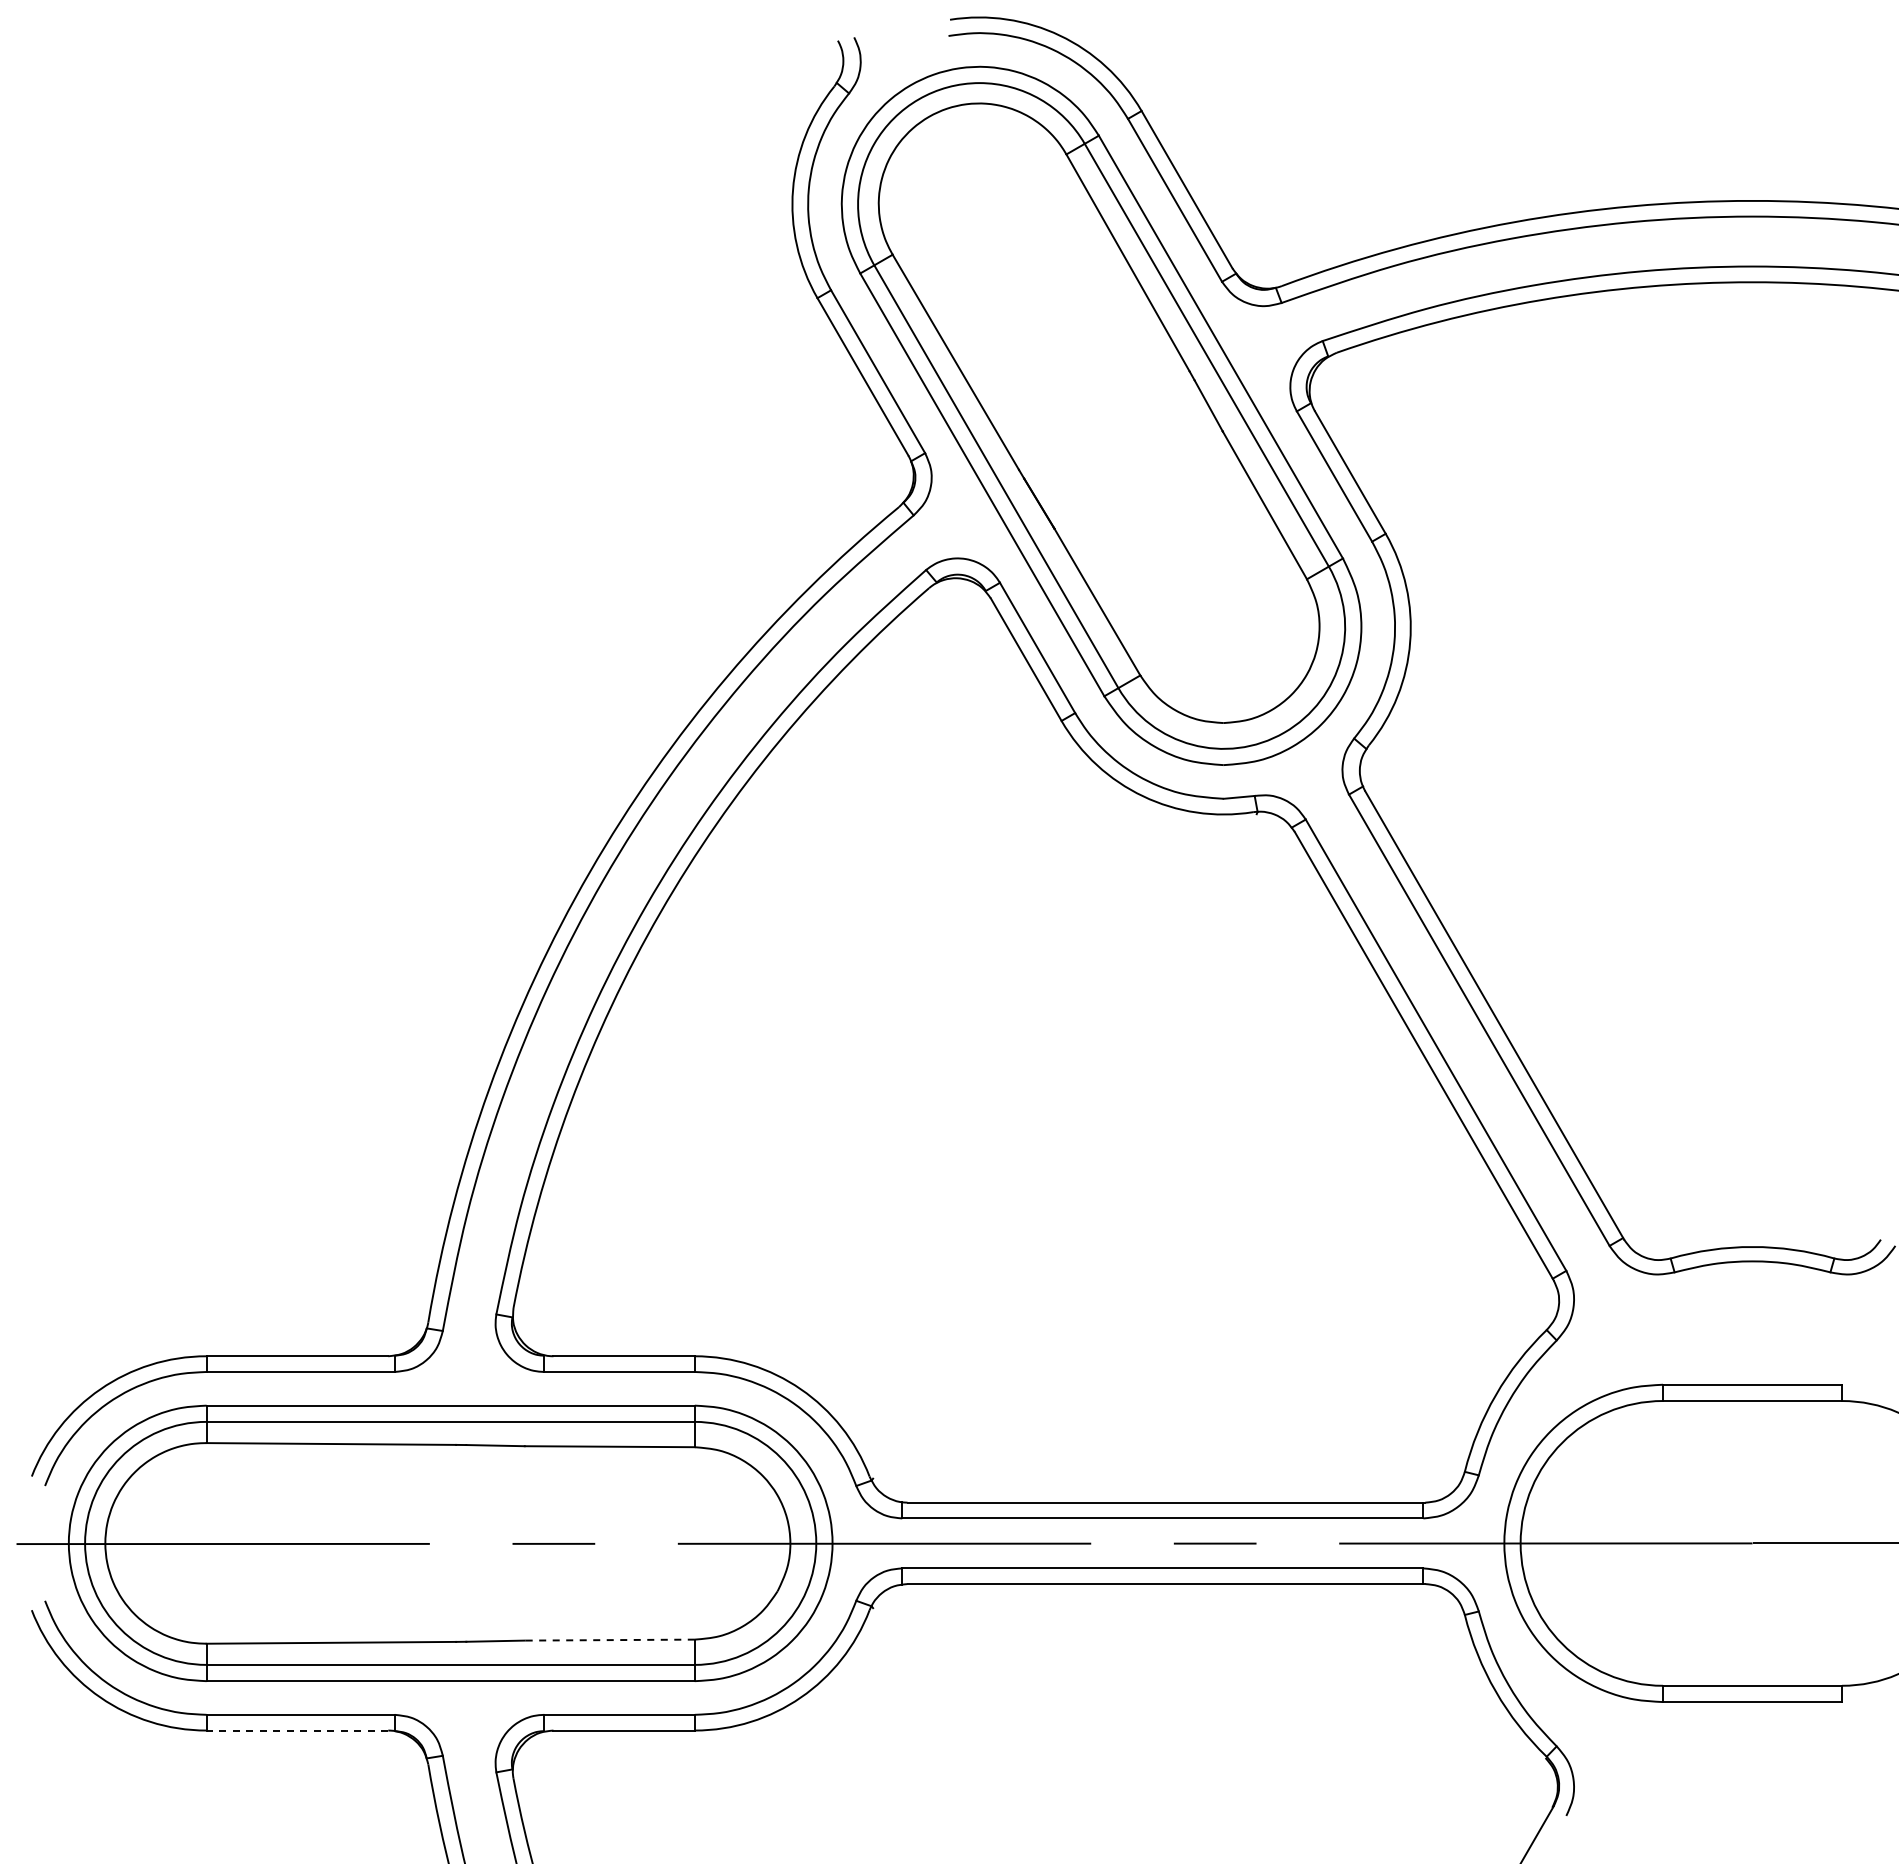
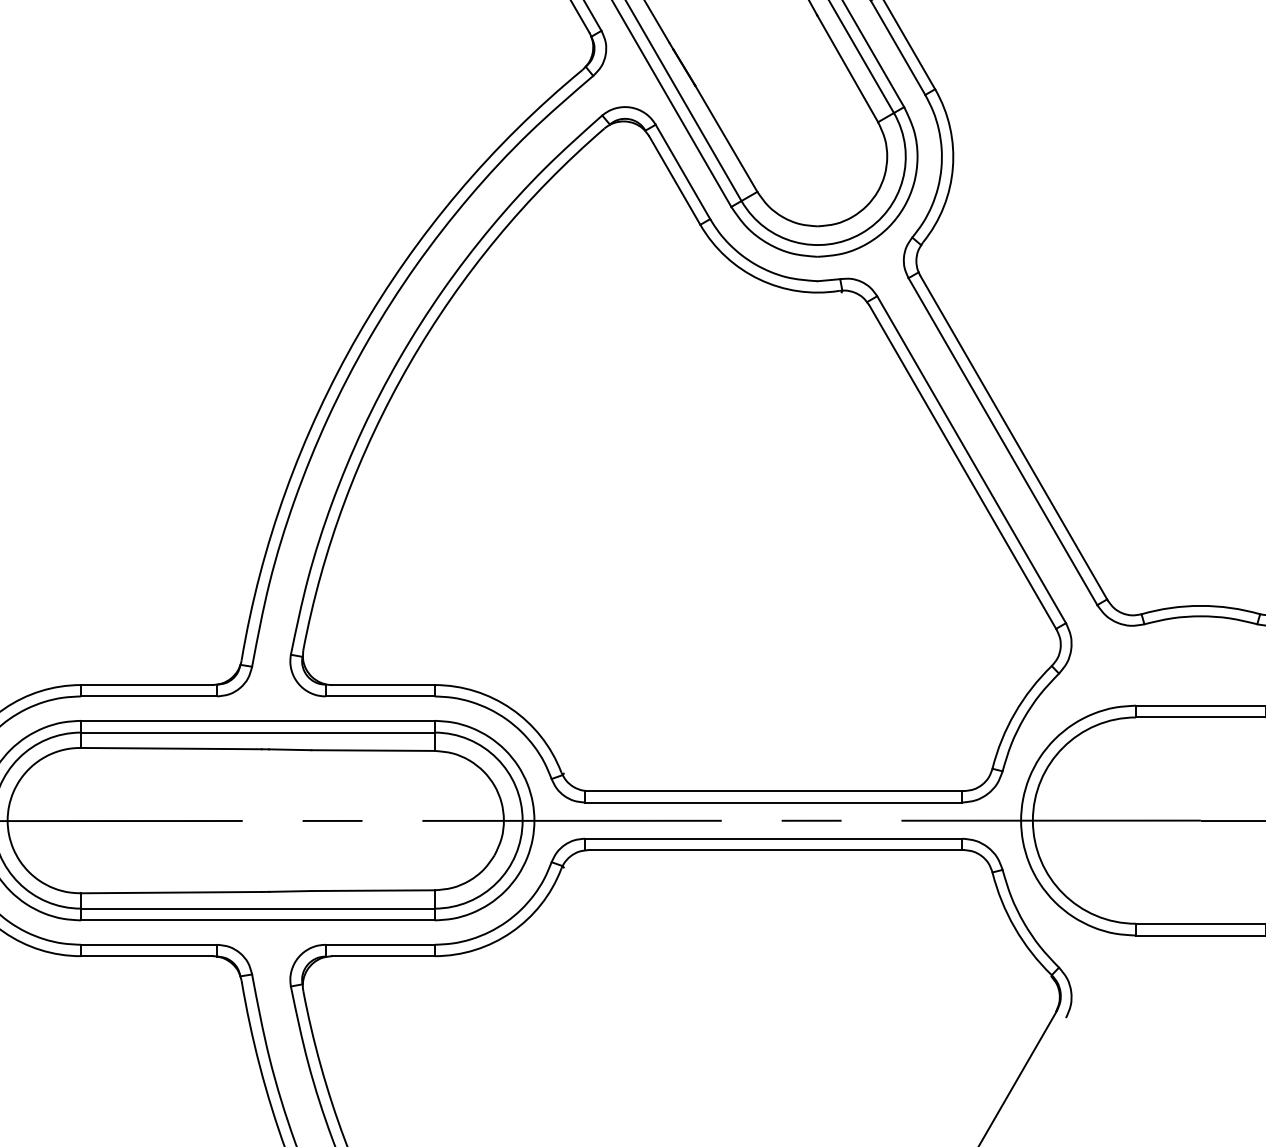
line: (609, 1640) -> (372, 890), dashed -> solid
line: (297, 1730) -> (146, 956), dashed -> solid

